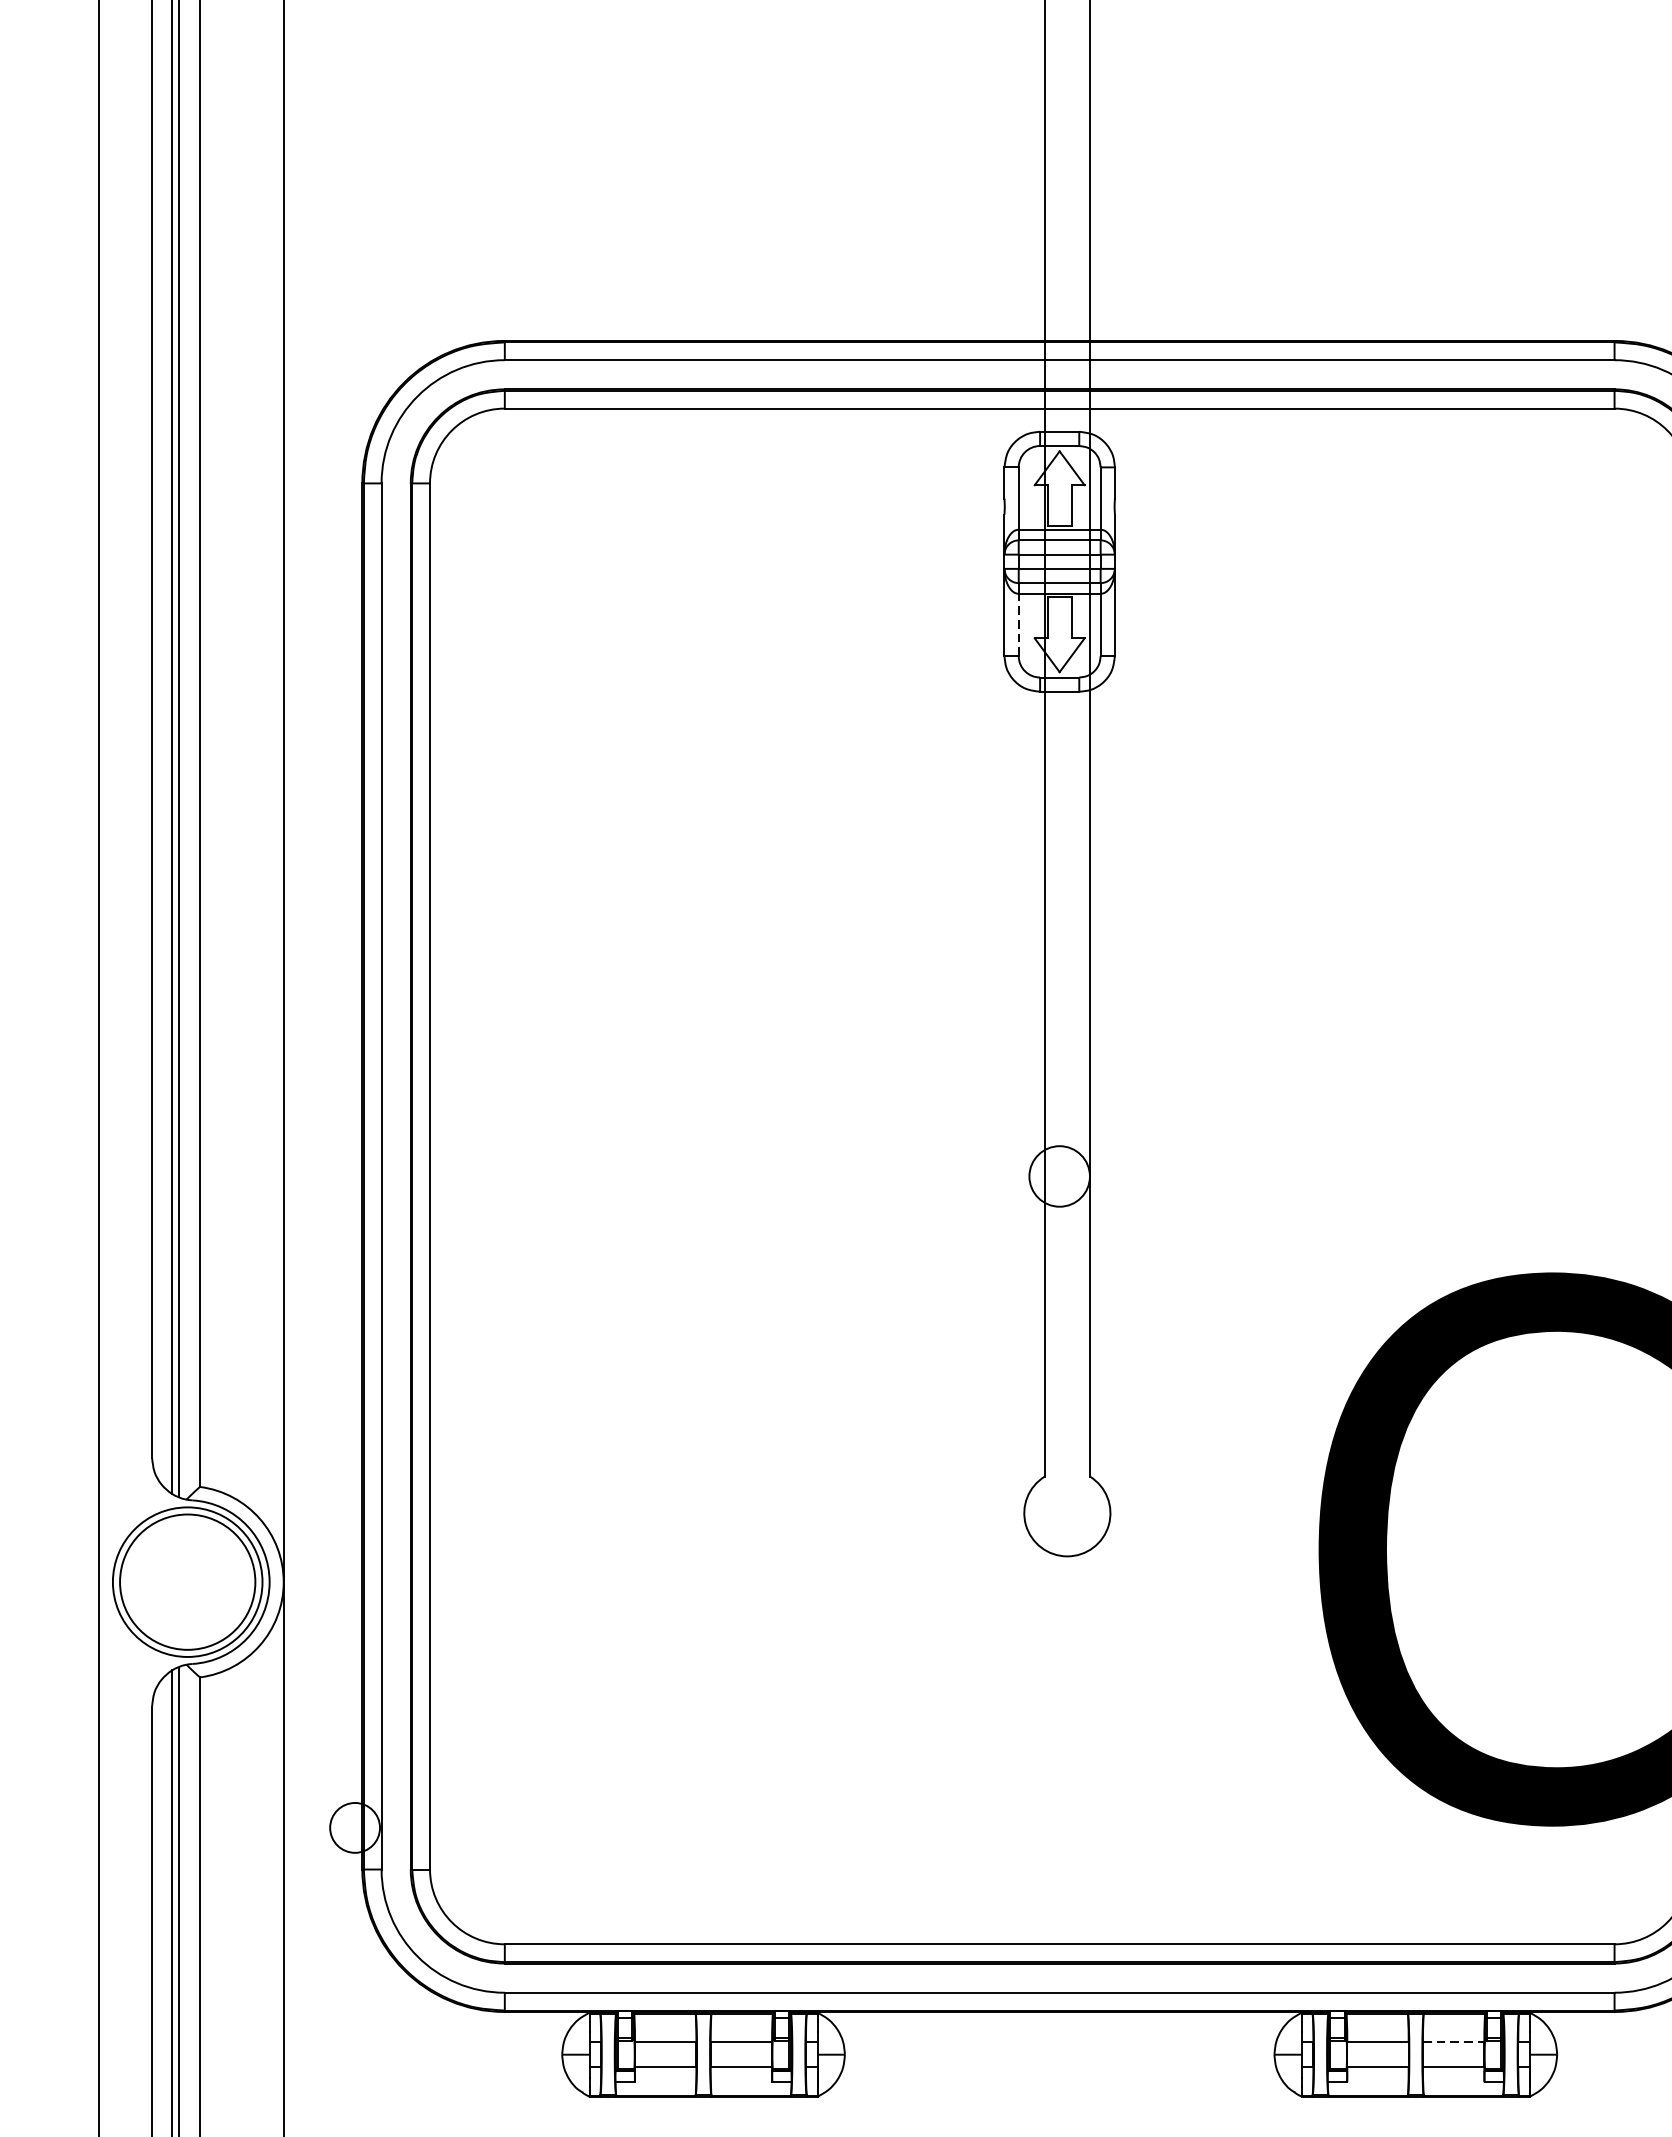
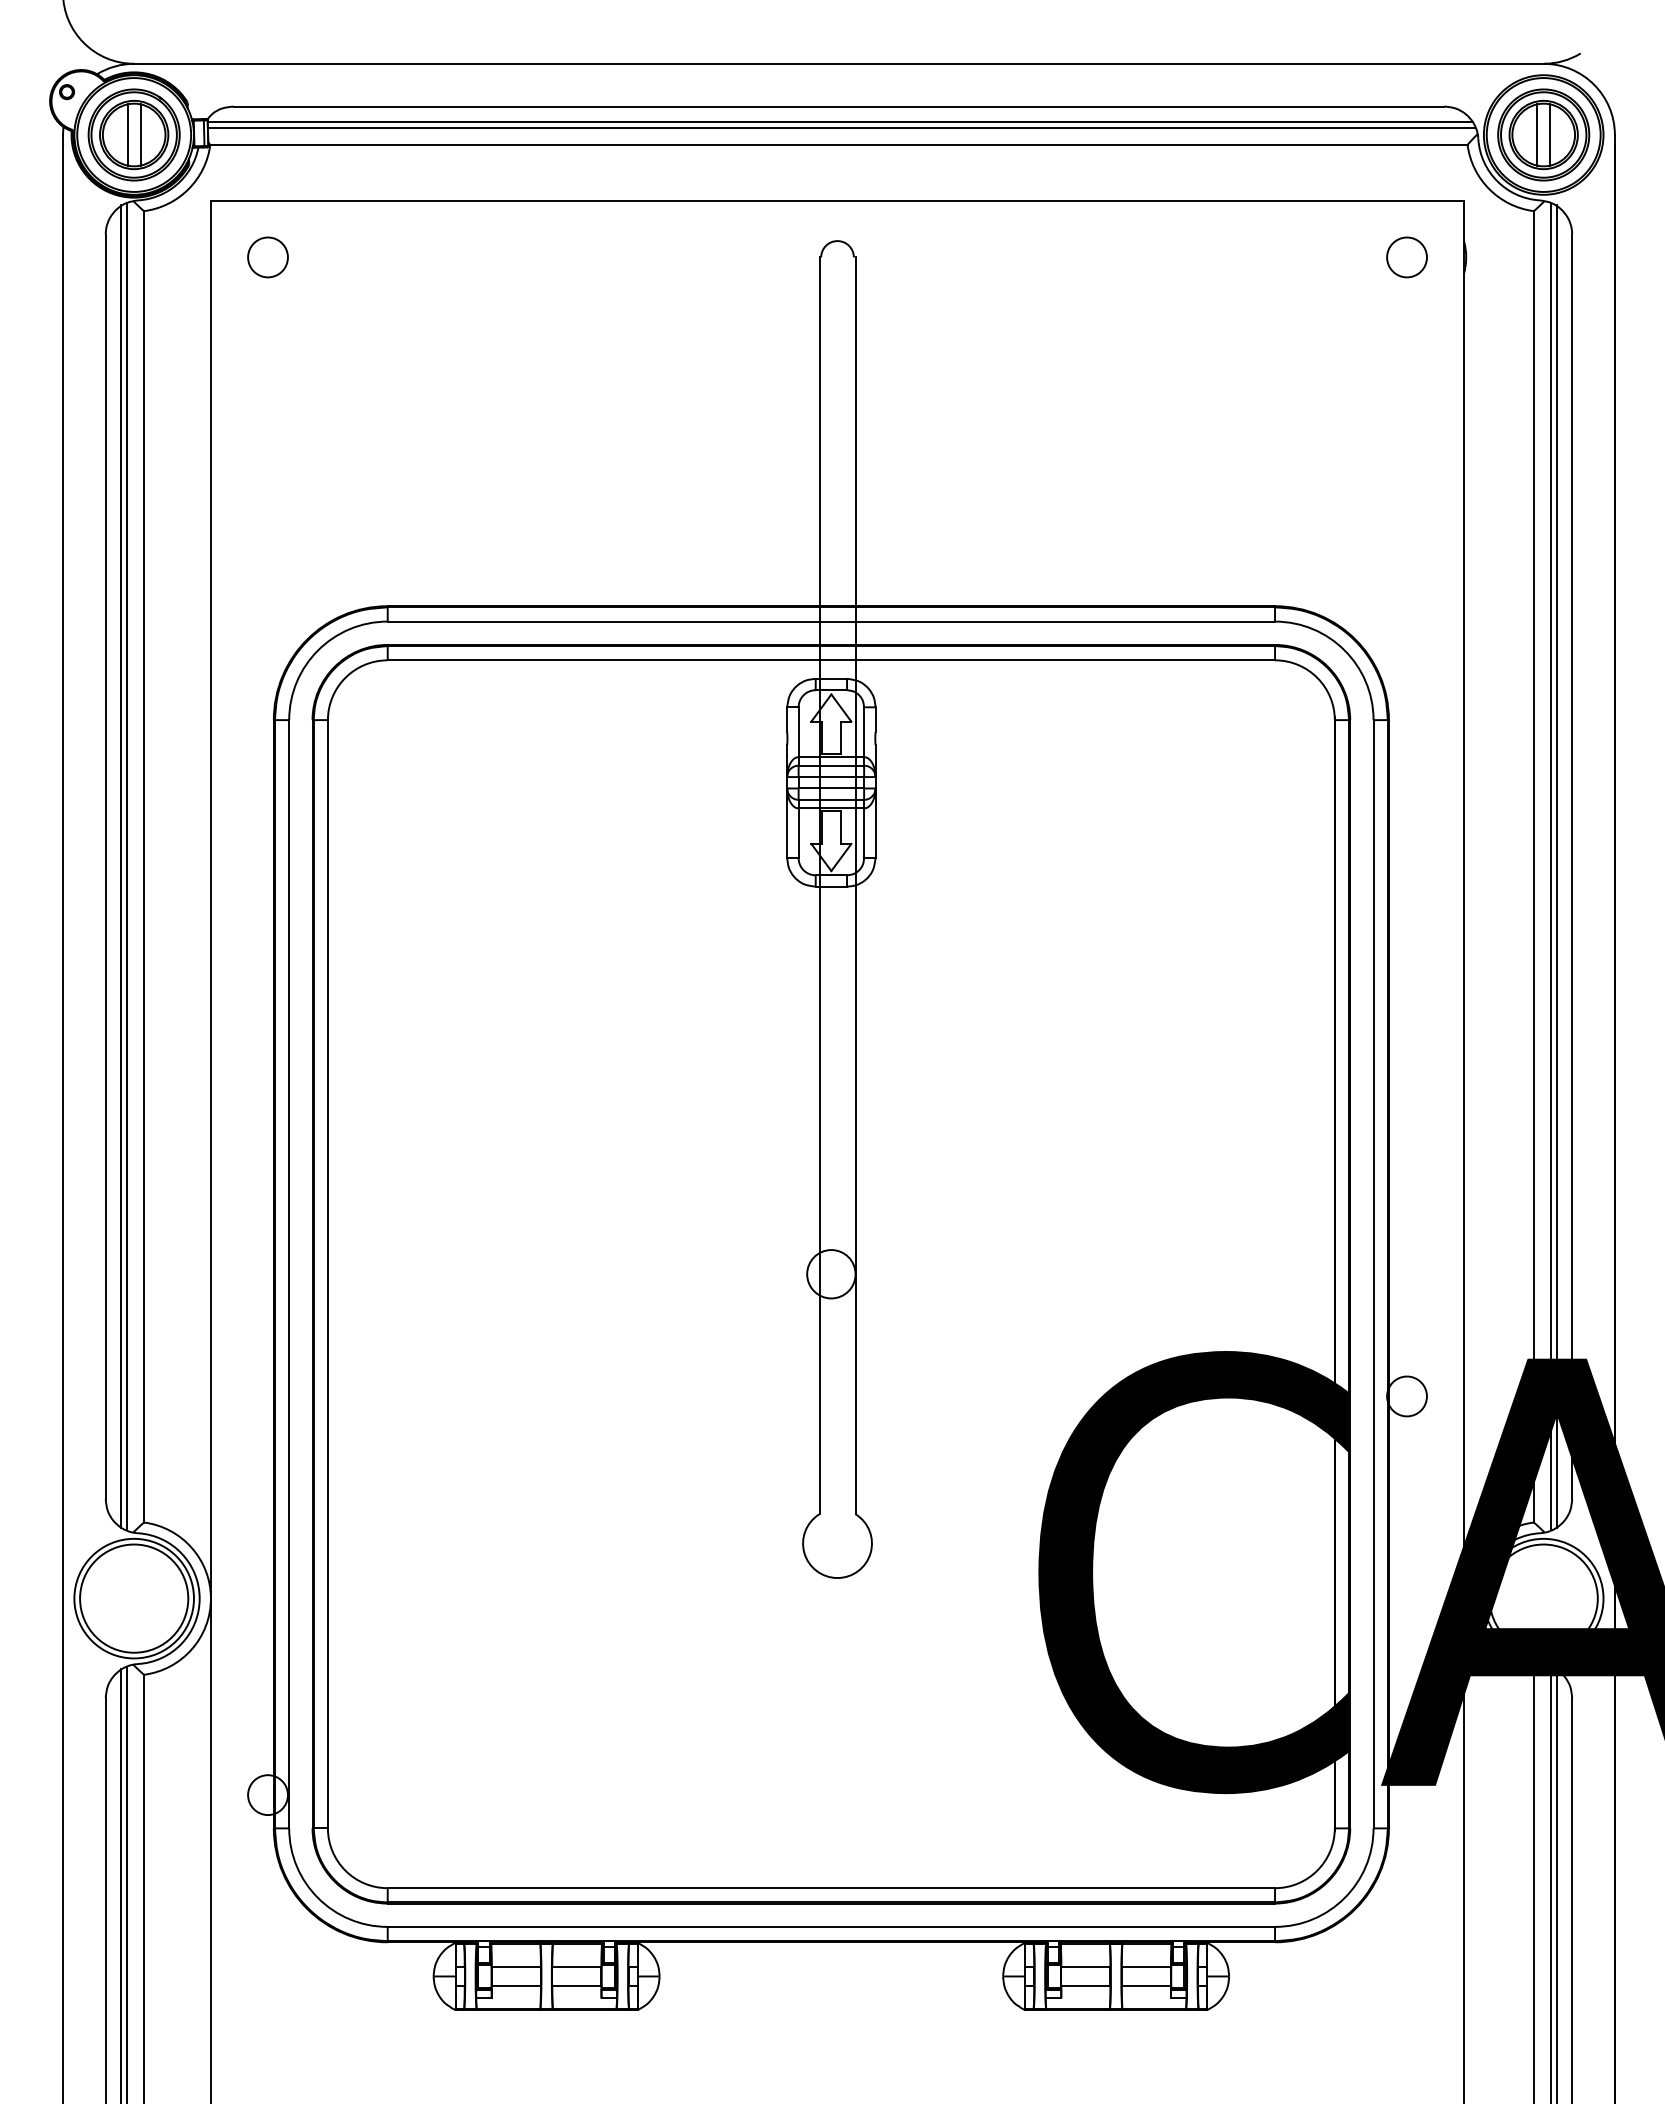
line: (1018, 625) -> (798, 833), dashed -> solid
line: (1453, 2042) -> (1146, 1966), dashed -> solid

